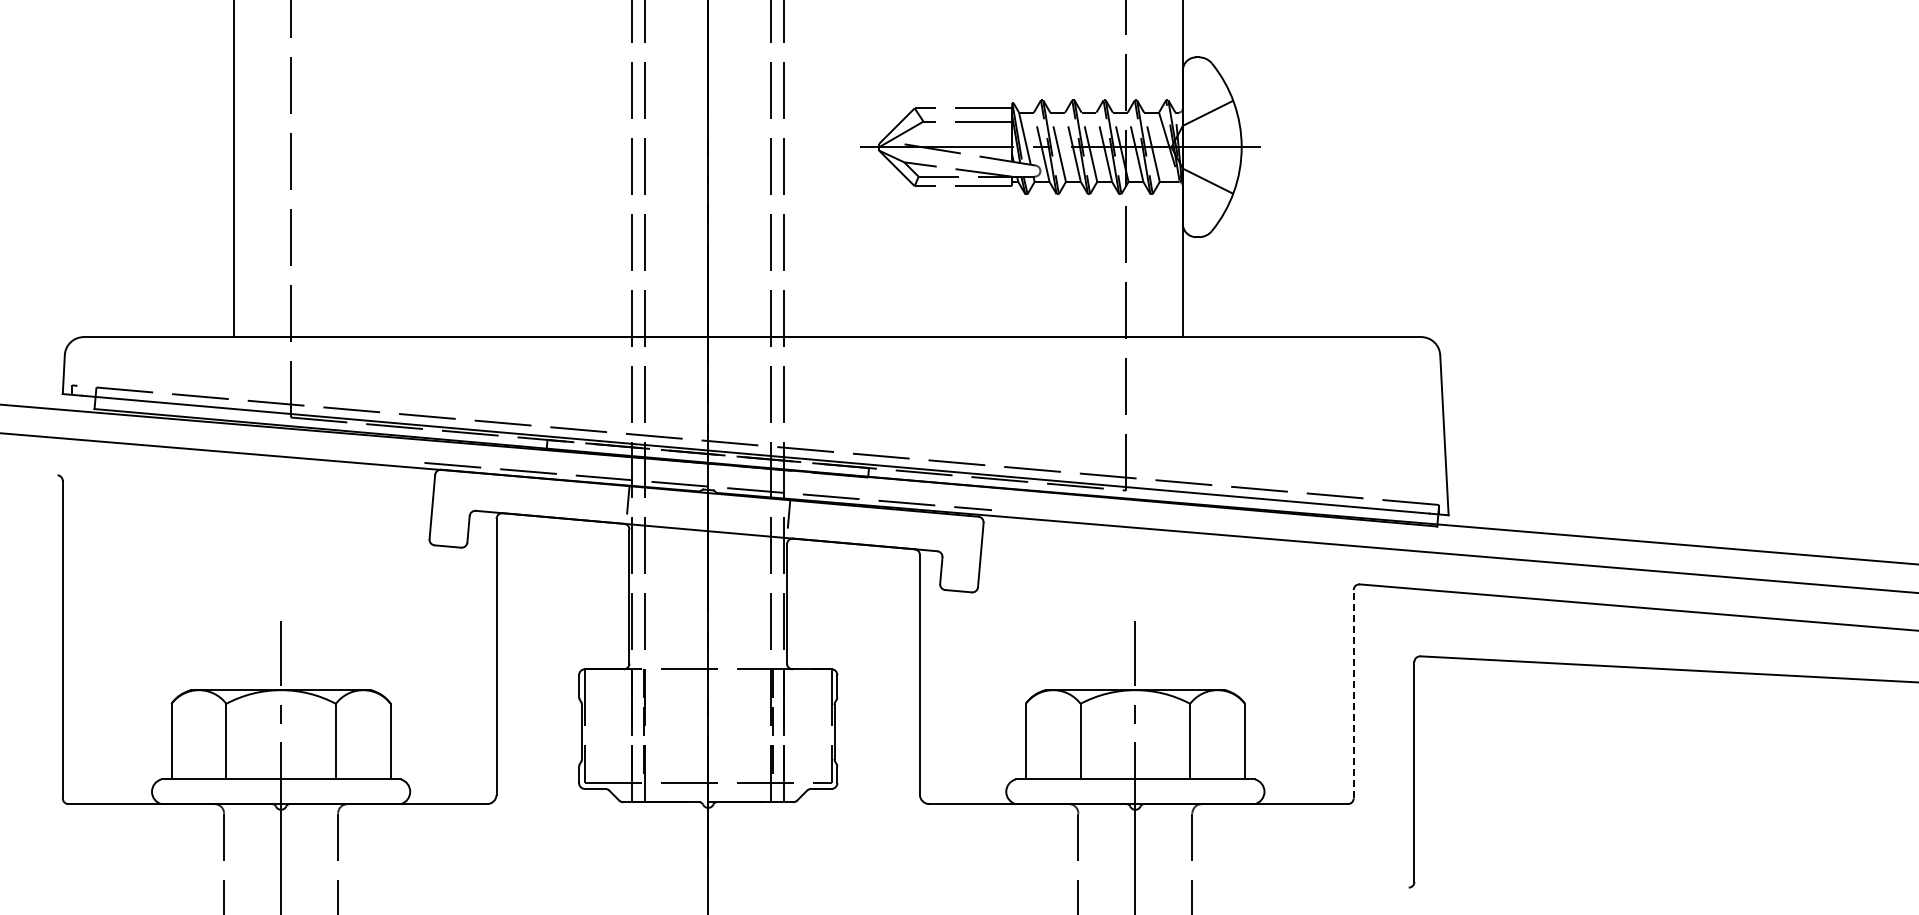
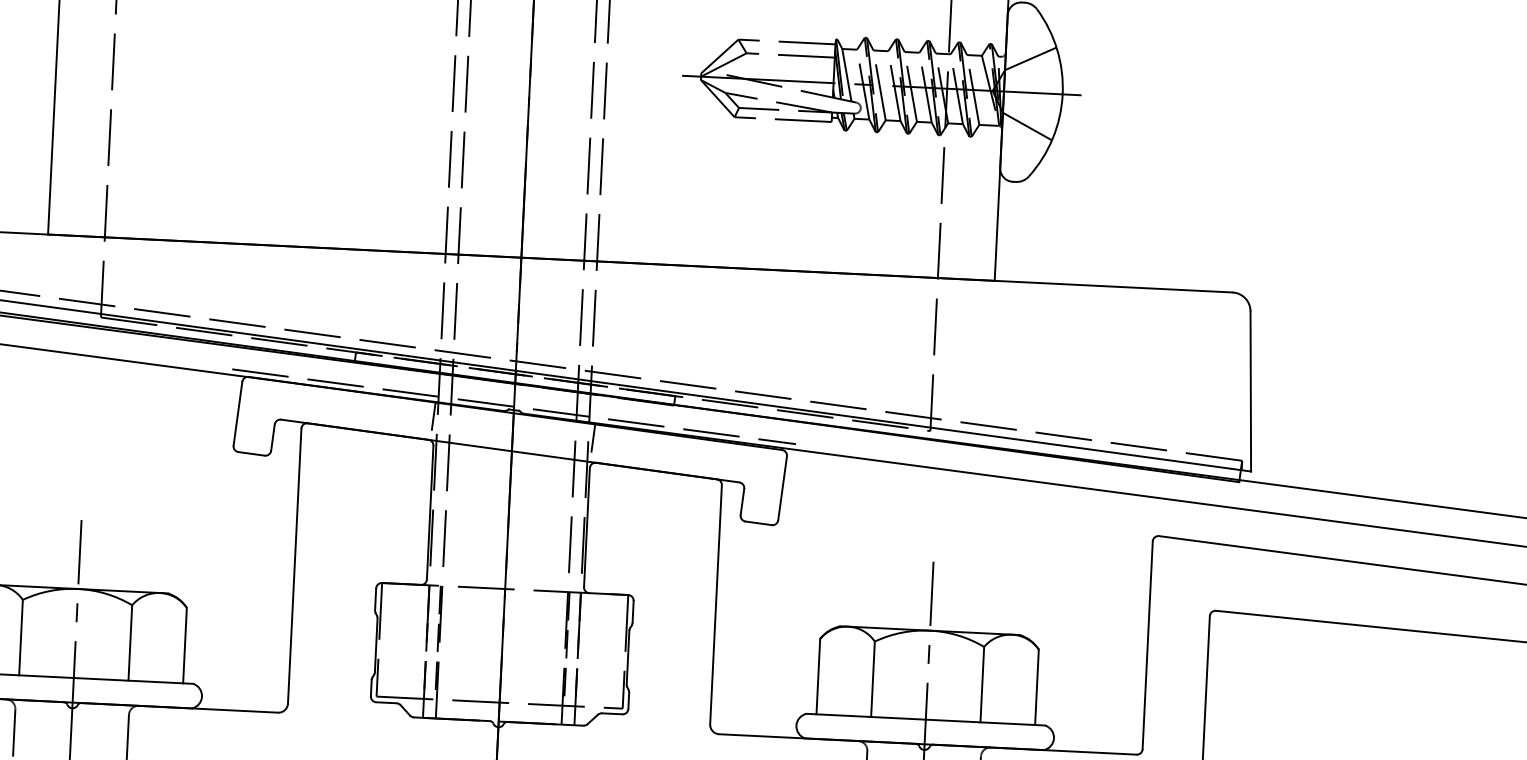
line: (1353, 693) -> (1147, 644), dashed -> solid

